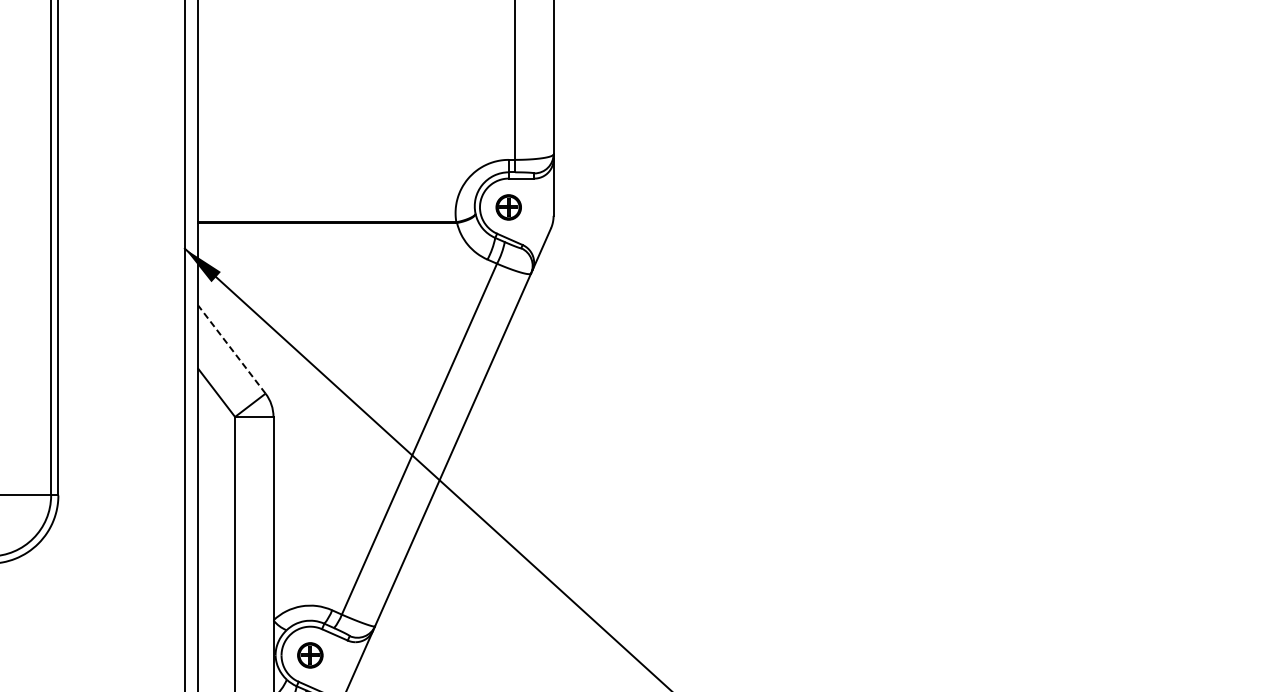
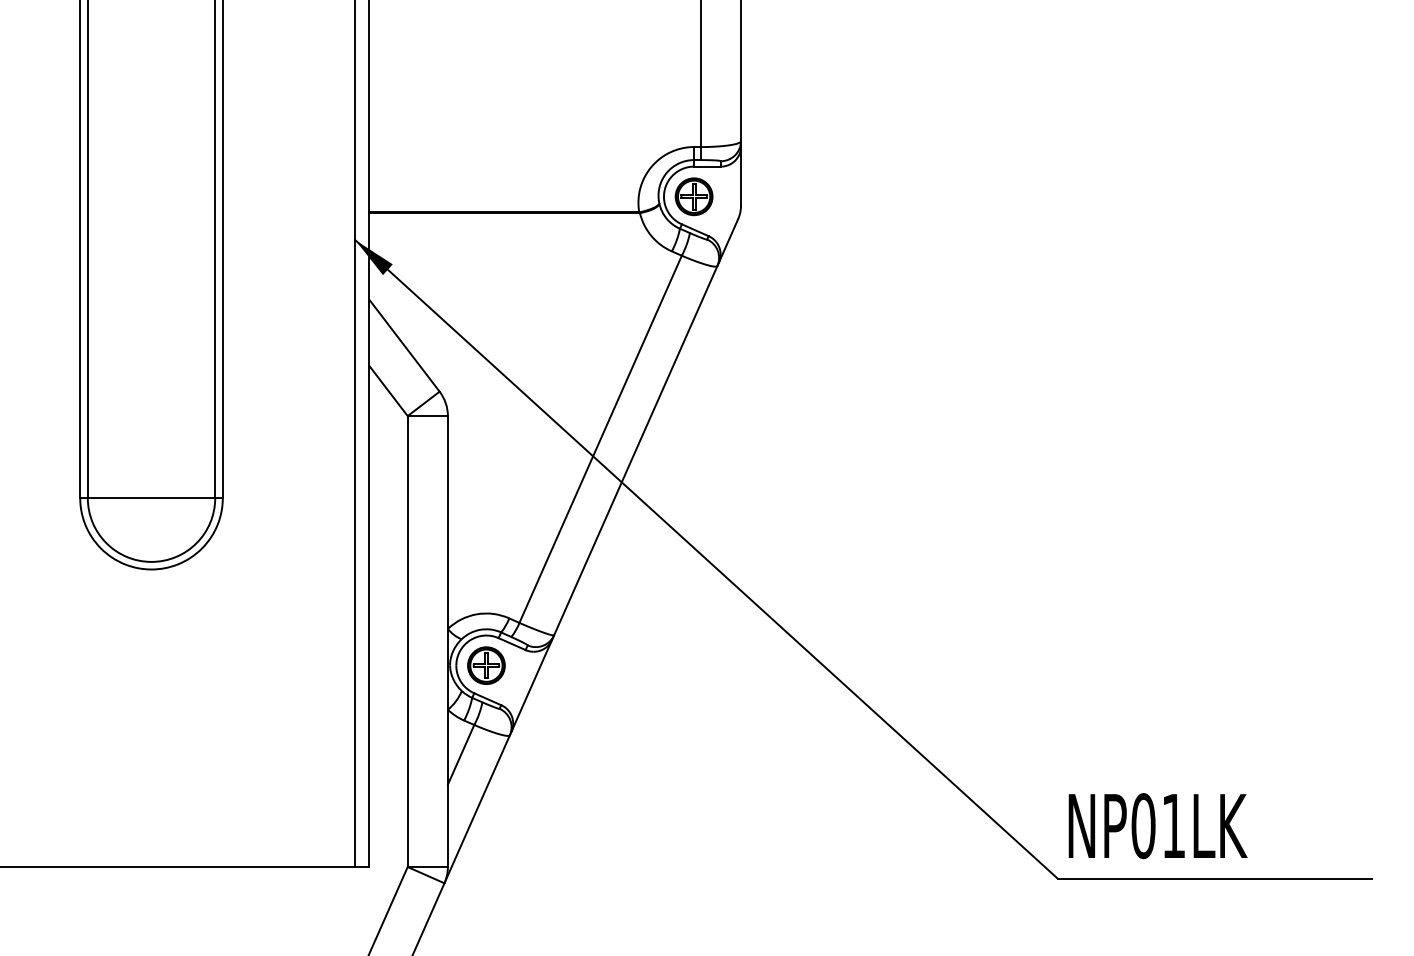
part: (508, 207) -> (693, 196), size x1.43
line: (232, 349) -> (404, 345), dashed -> solid
part: (310, 655) -> (486, 665), size x1.43

